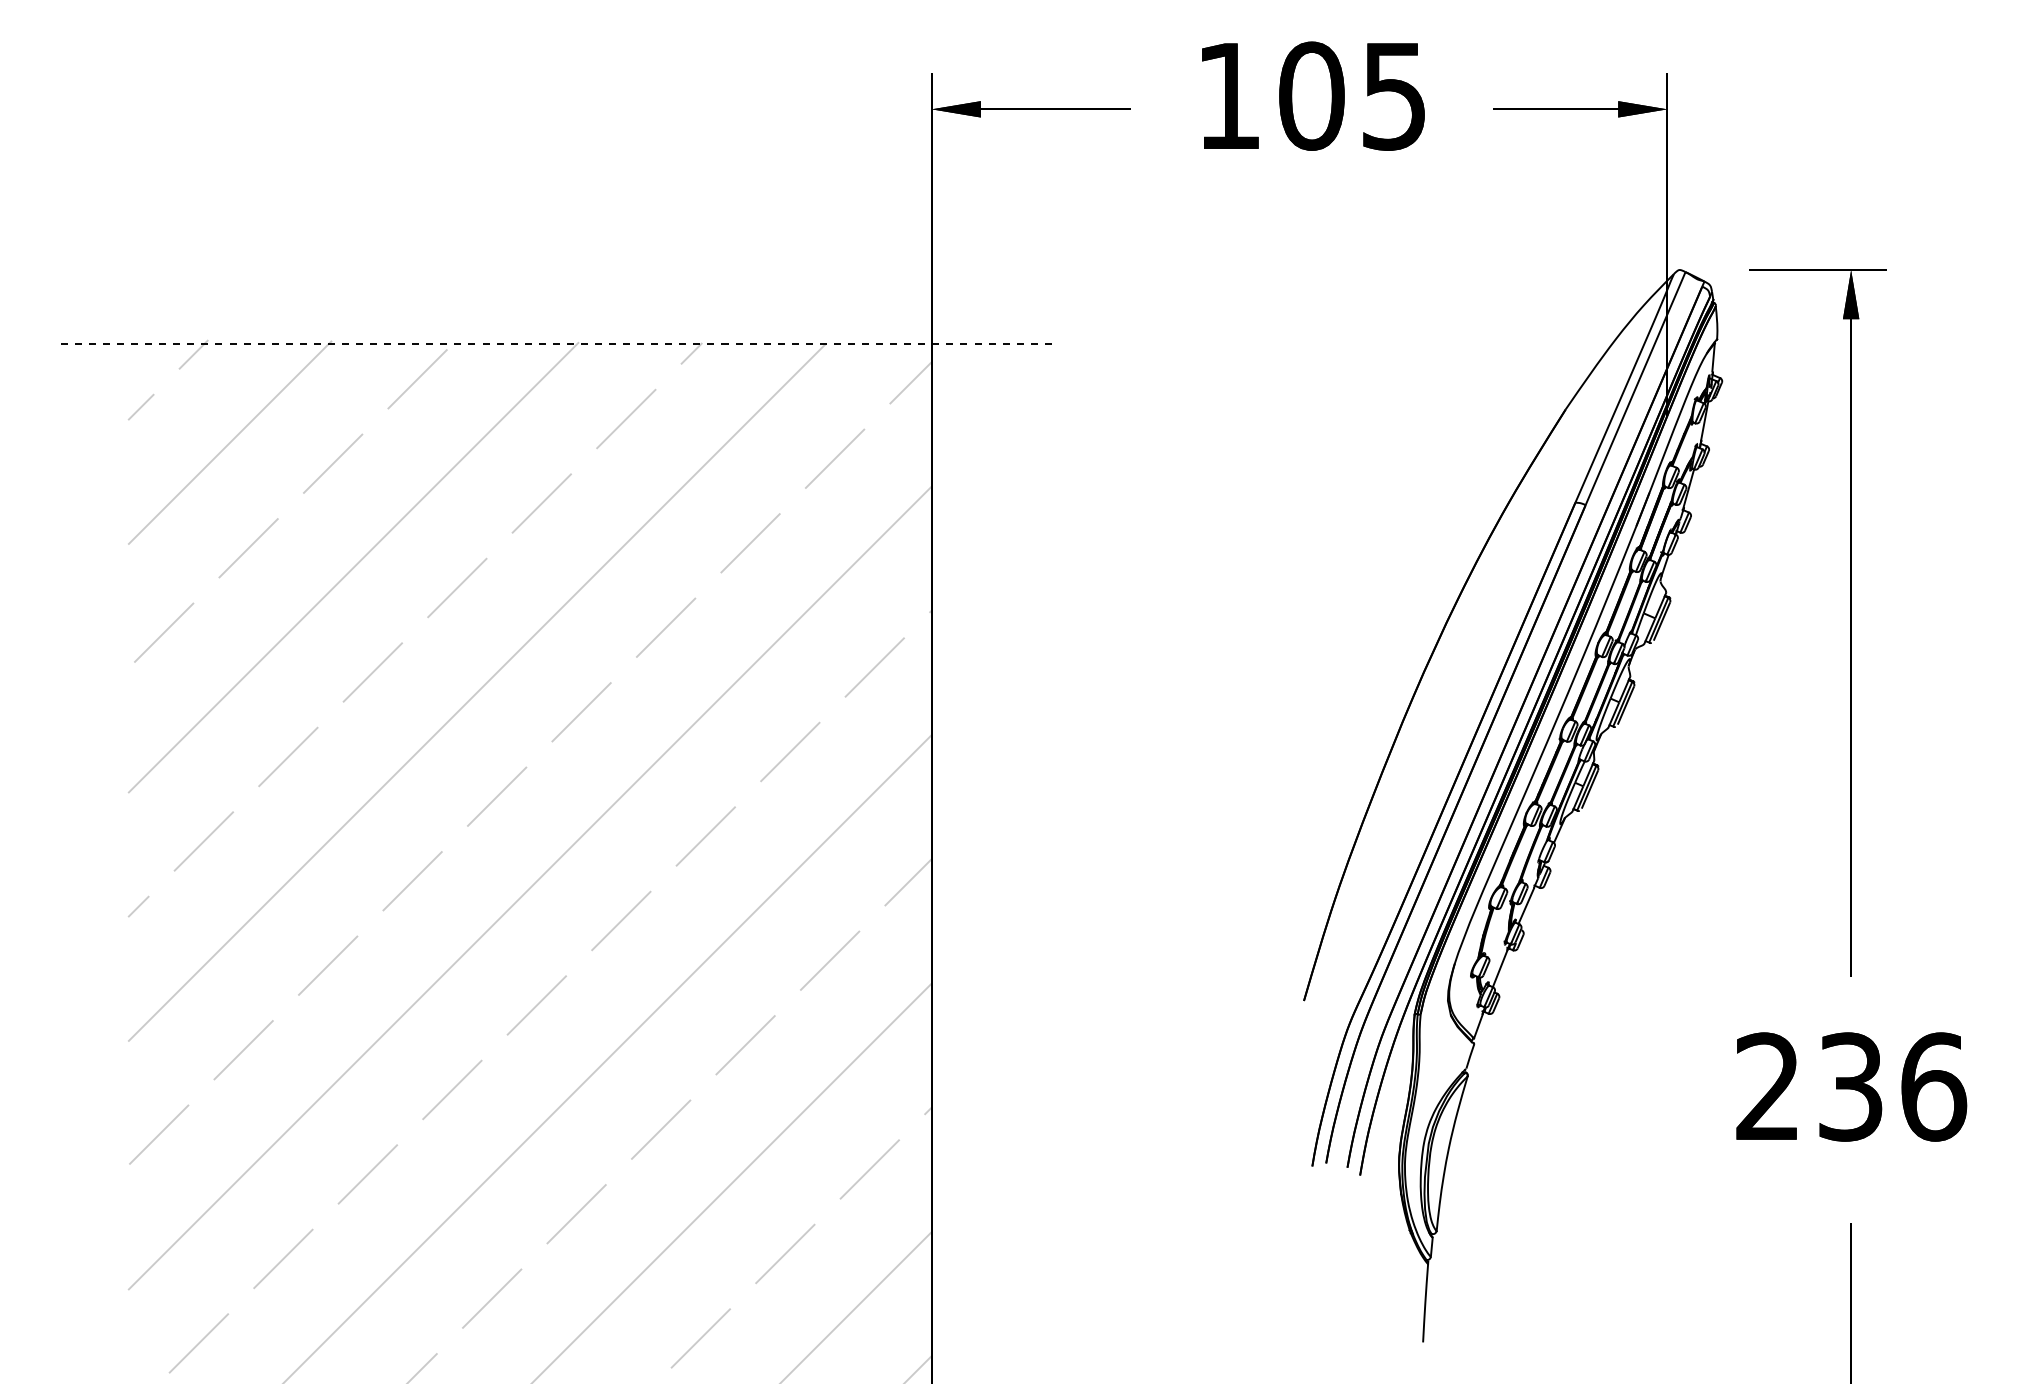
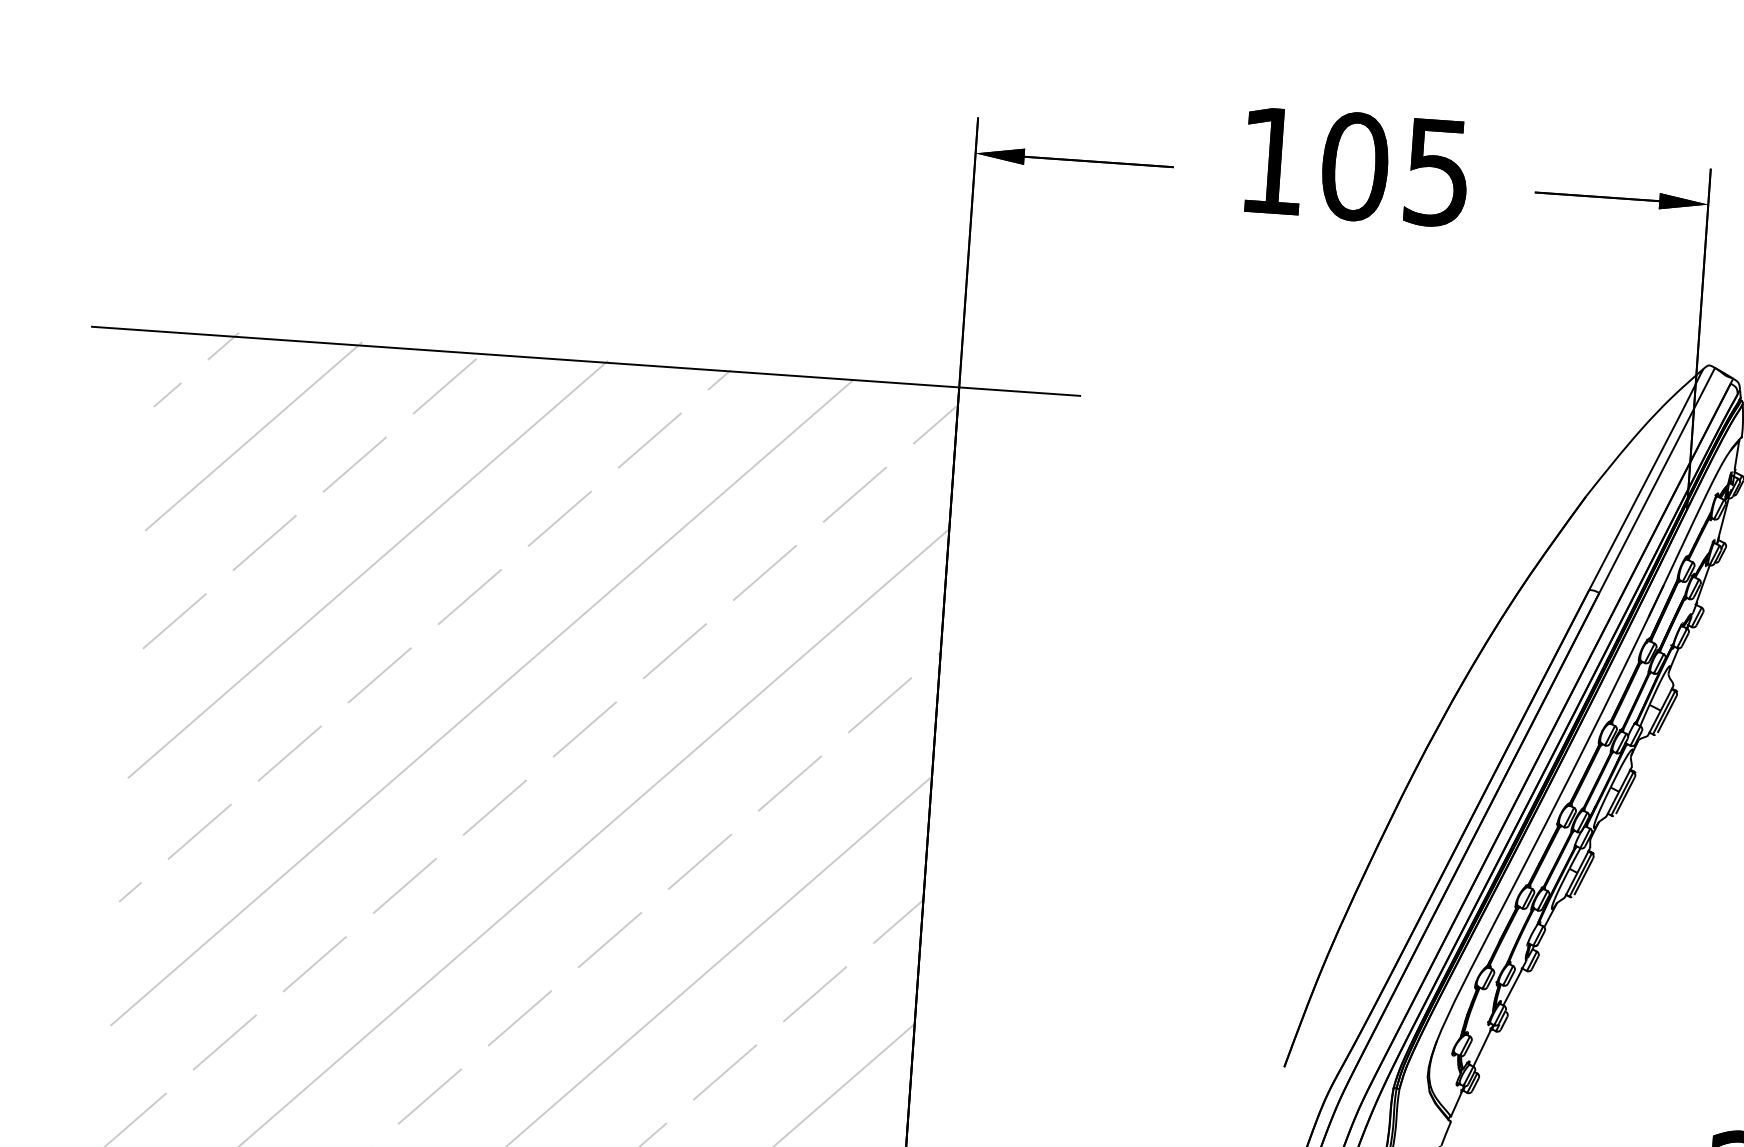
line: (557, 344) -> (586, 361), dashed -> solid

